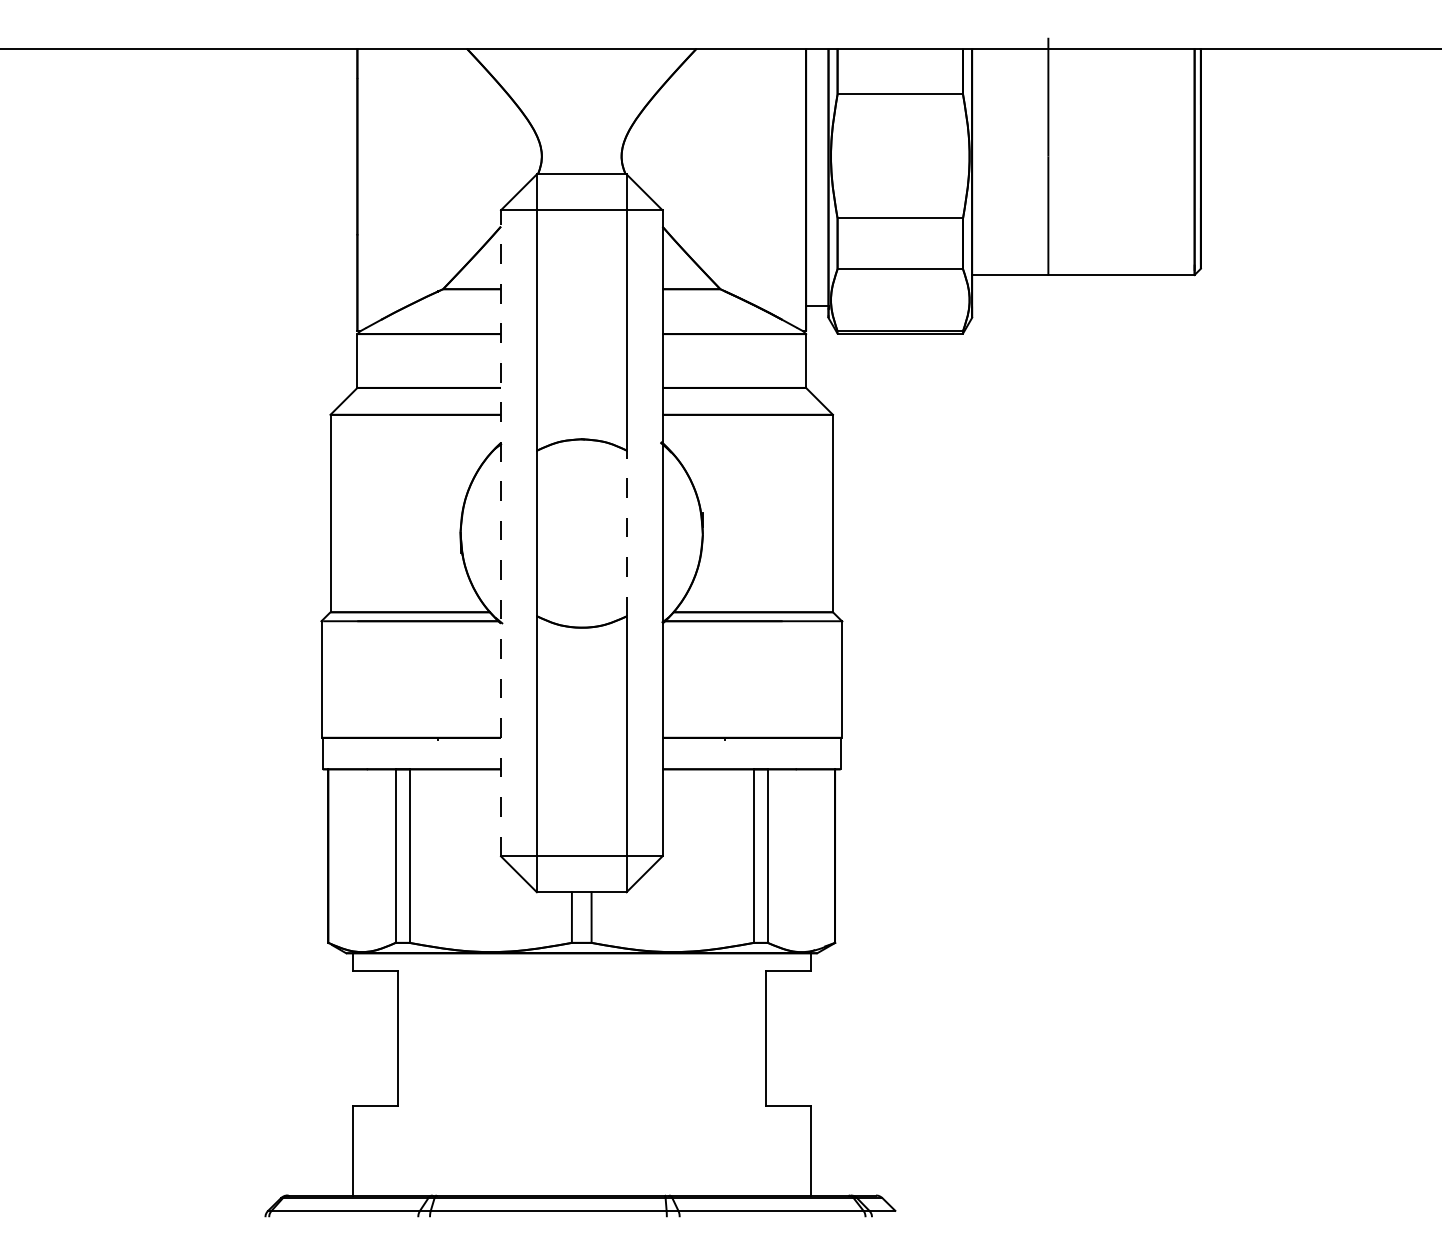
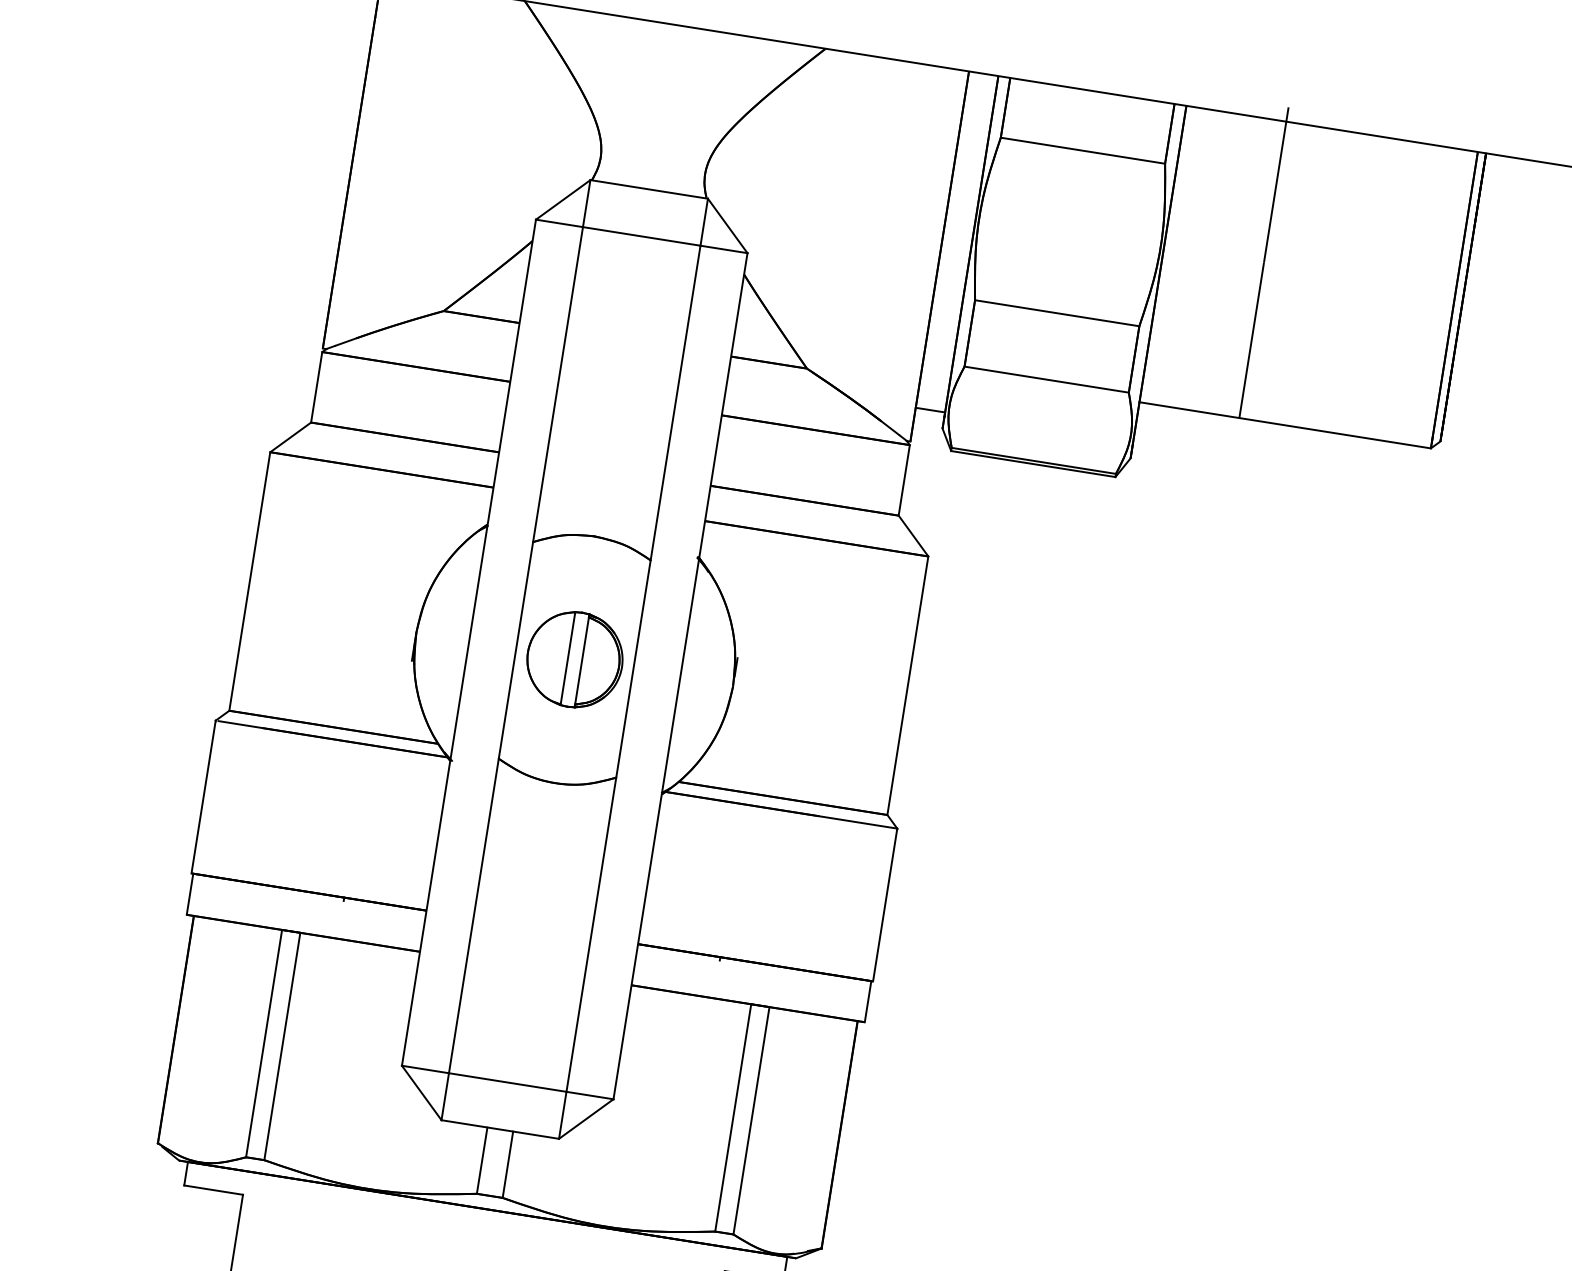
line: (500, 532) -> (468, 641), dashed -> solid
part: (581, 533) -> (574, 659), added
line: (626, 533) -> (633, 669), dashed -> solid

